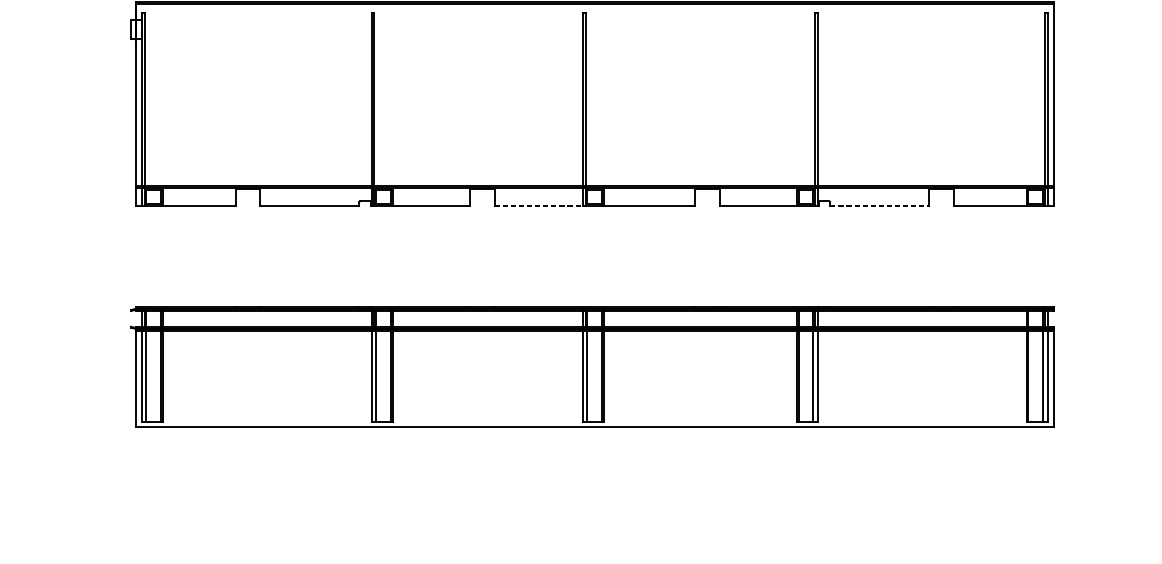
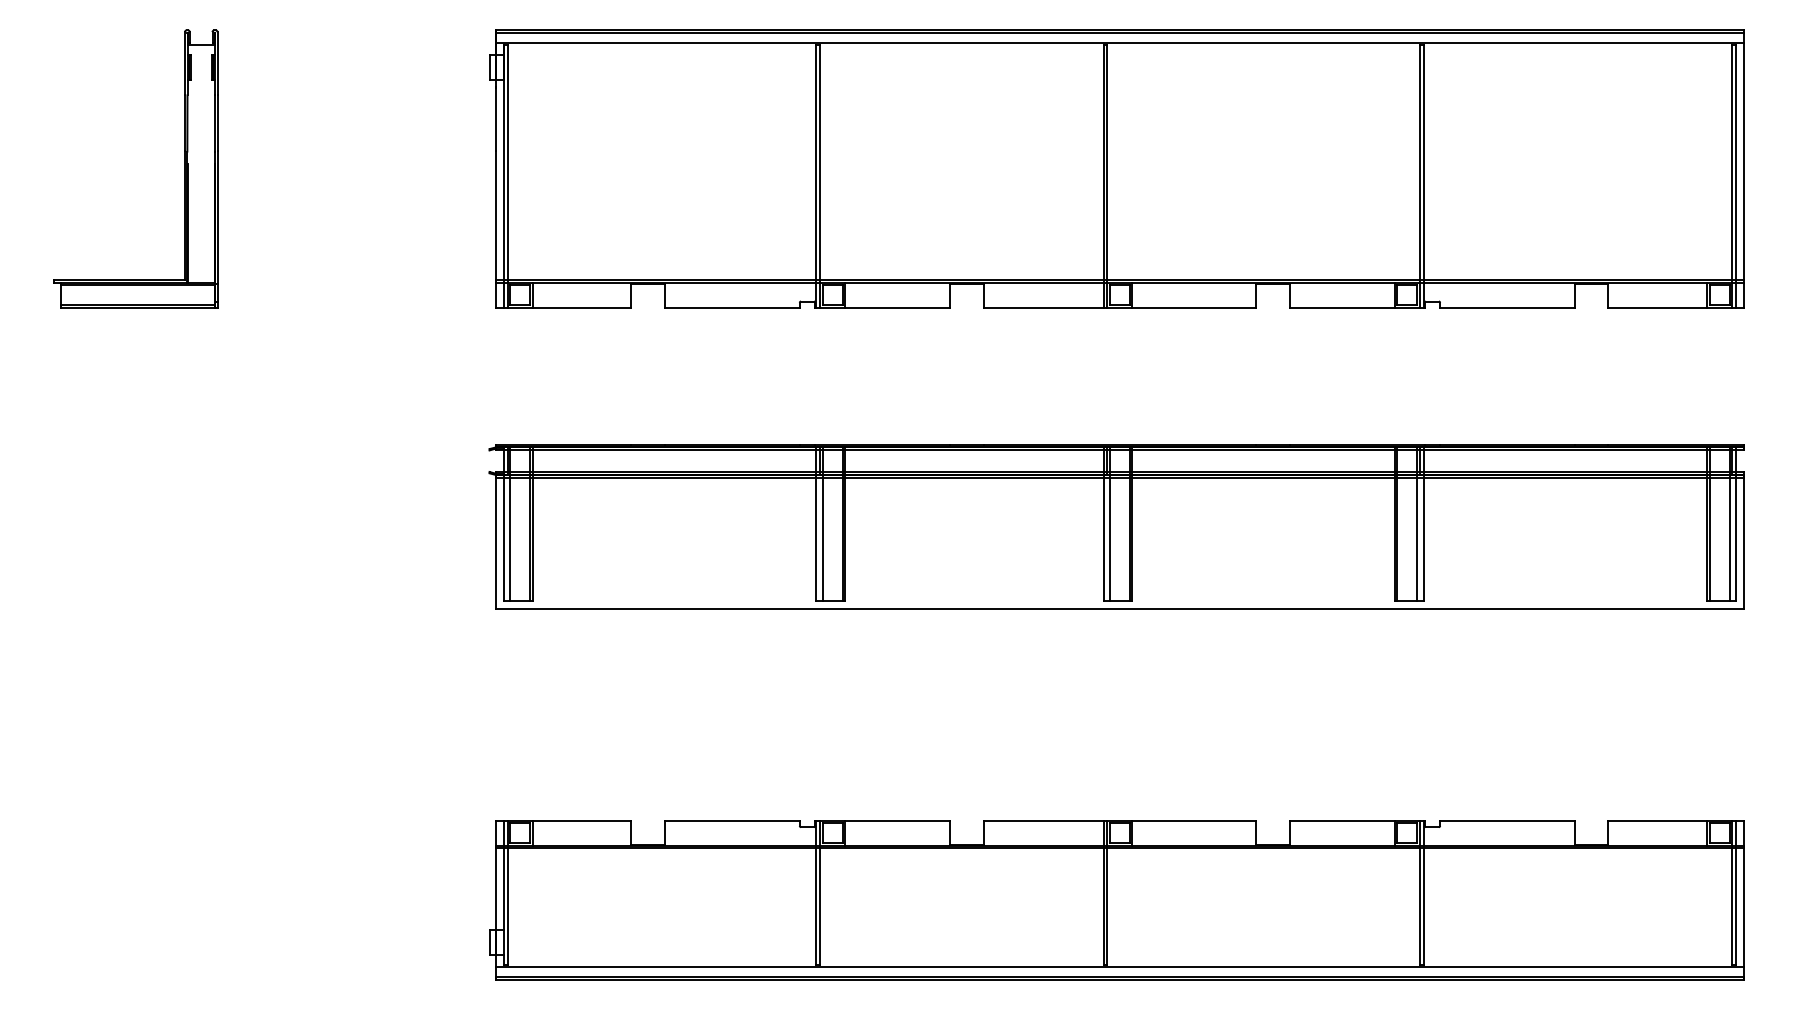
line: (594, 11) -> (1119, 42), added
line: (538, 205) -> (1043, 307), dashed -> solid
line: (879, 205) -> (1507, 307), dashed -> solid

